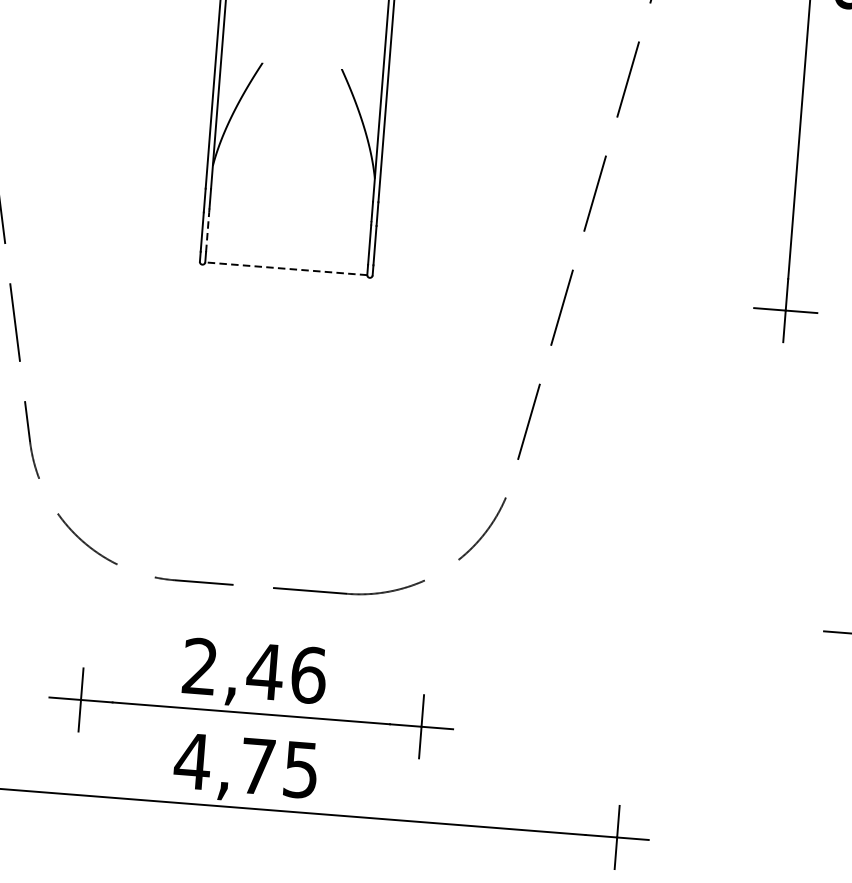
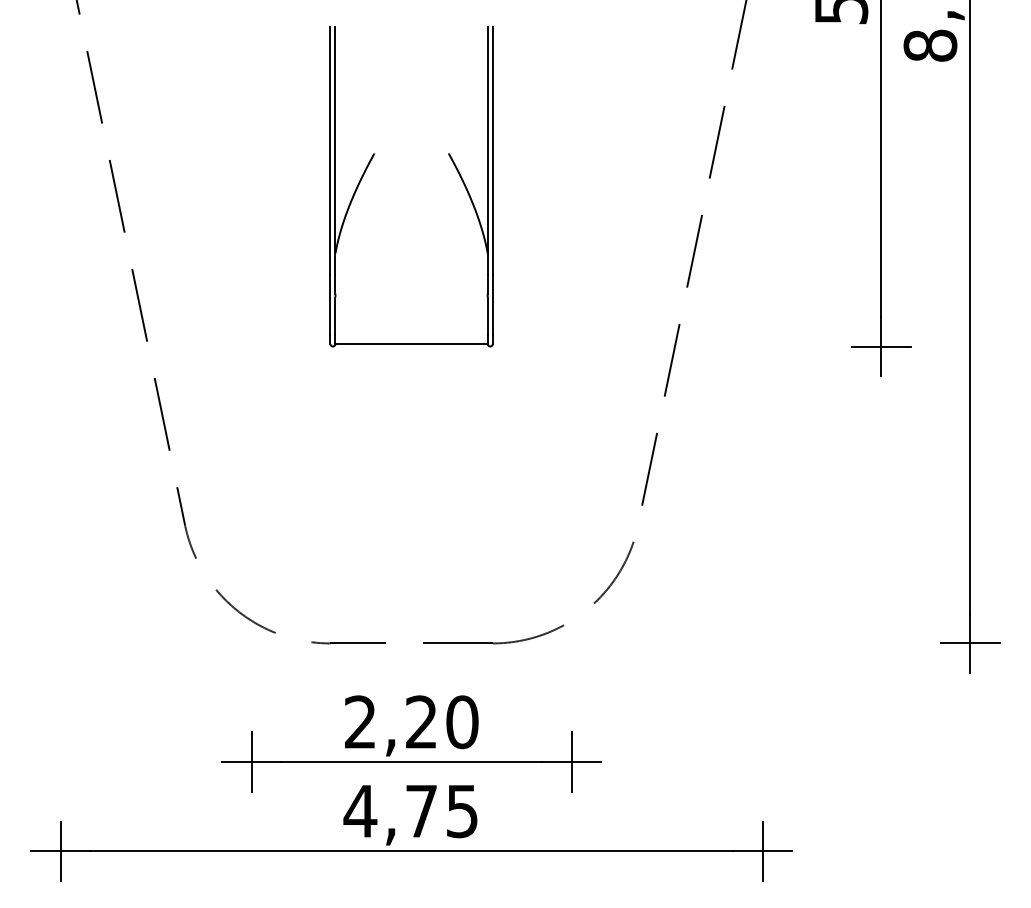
line: (207, 231) -> (335, 315), dashed -> solid
line: (286, 269) -> (411, 344), dashed -> solid
text: (286, 672) -> (441, 721), 2,46 -> 2,20

